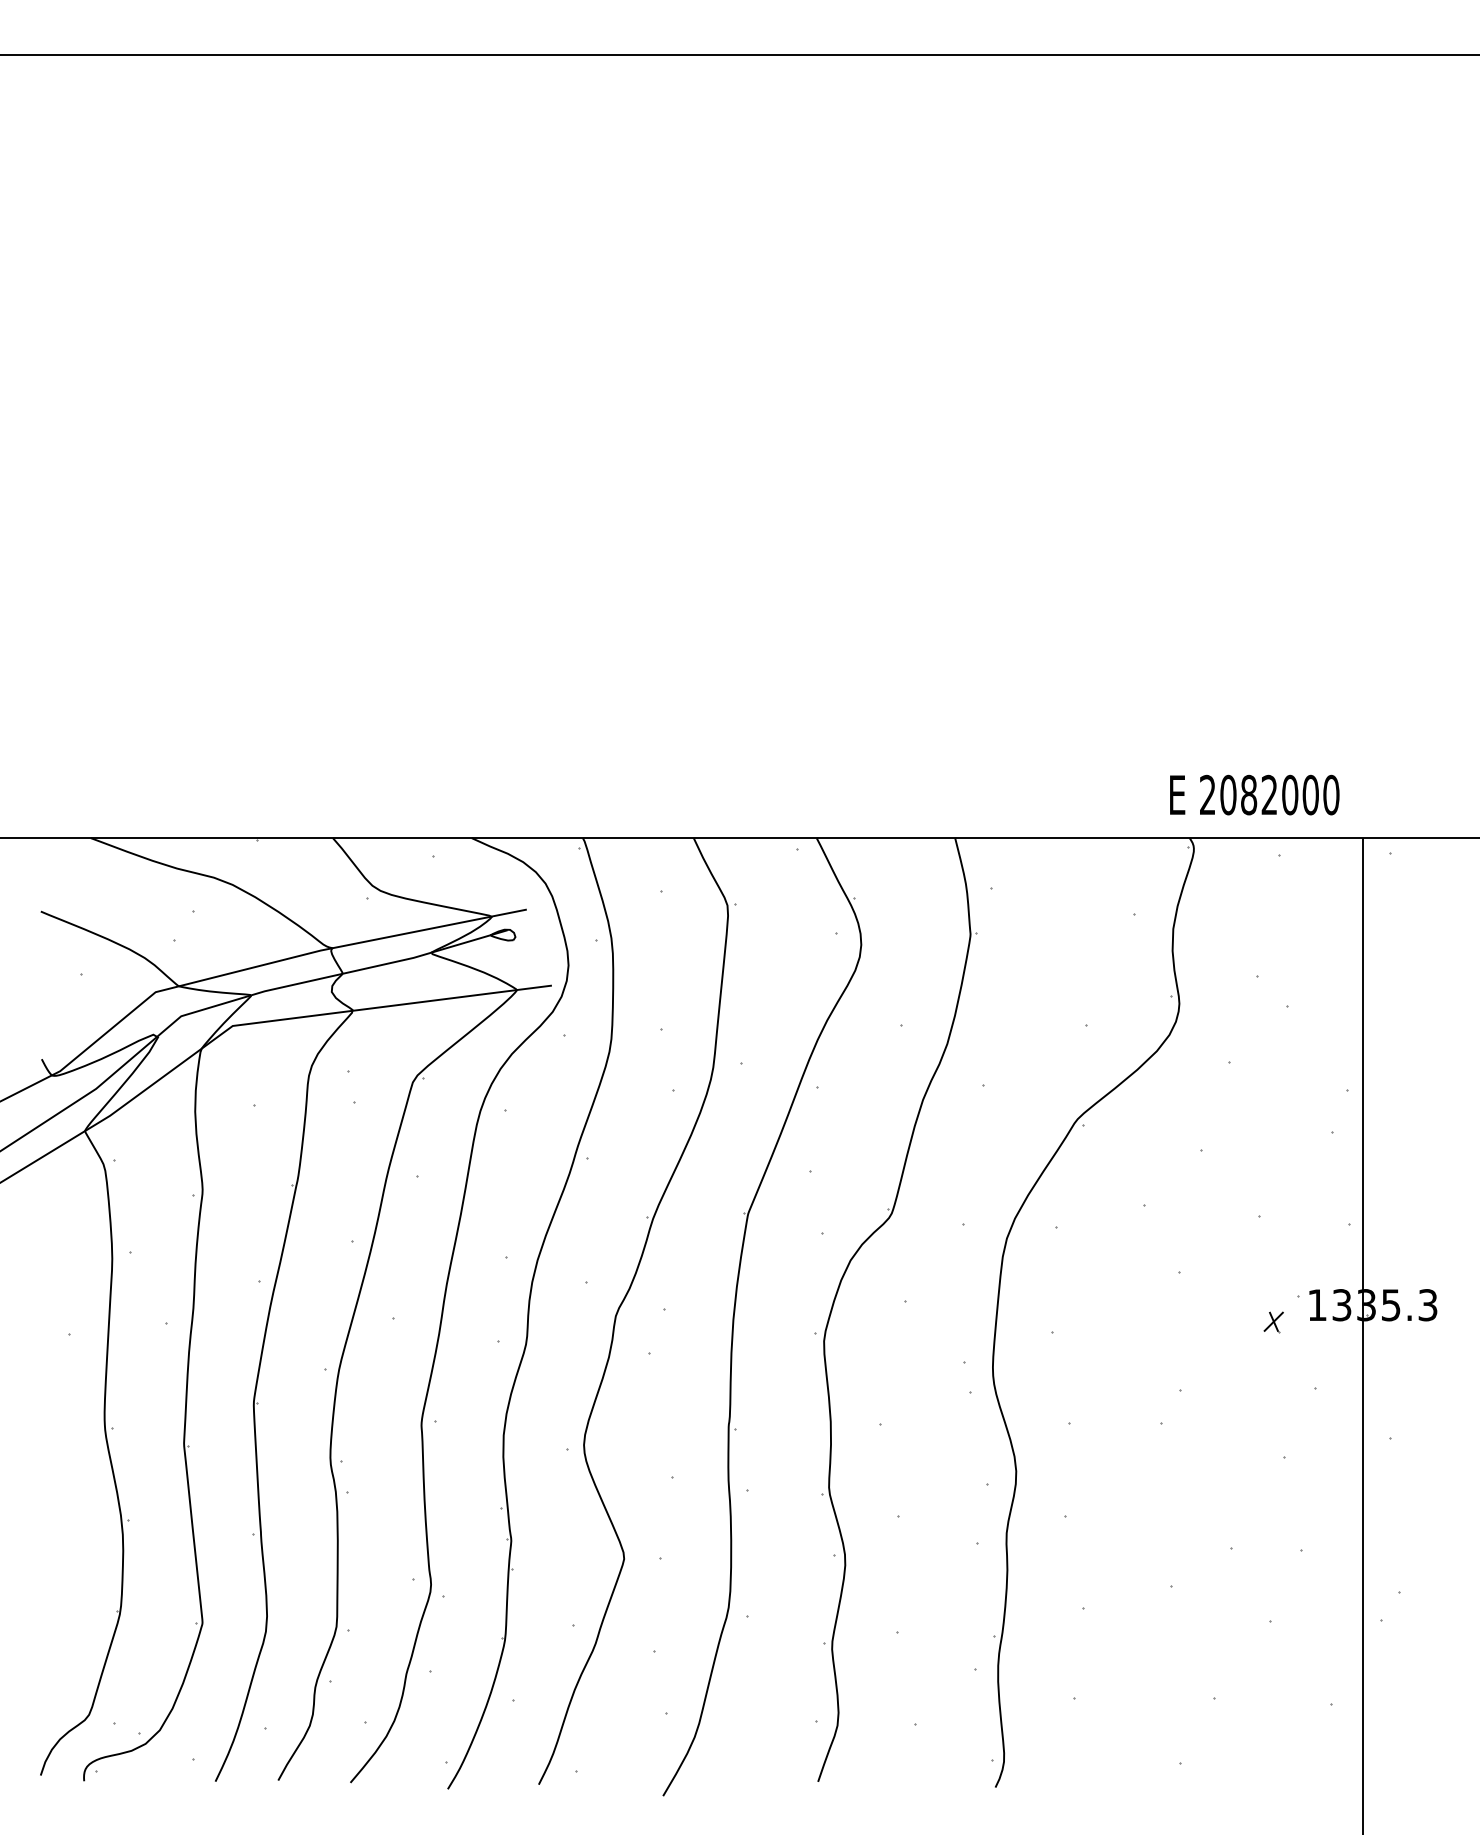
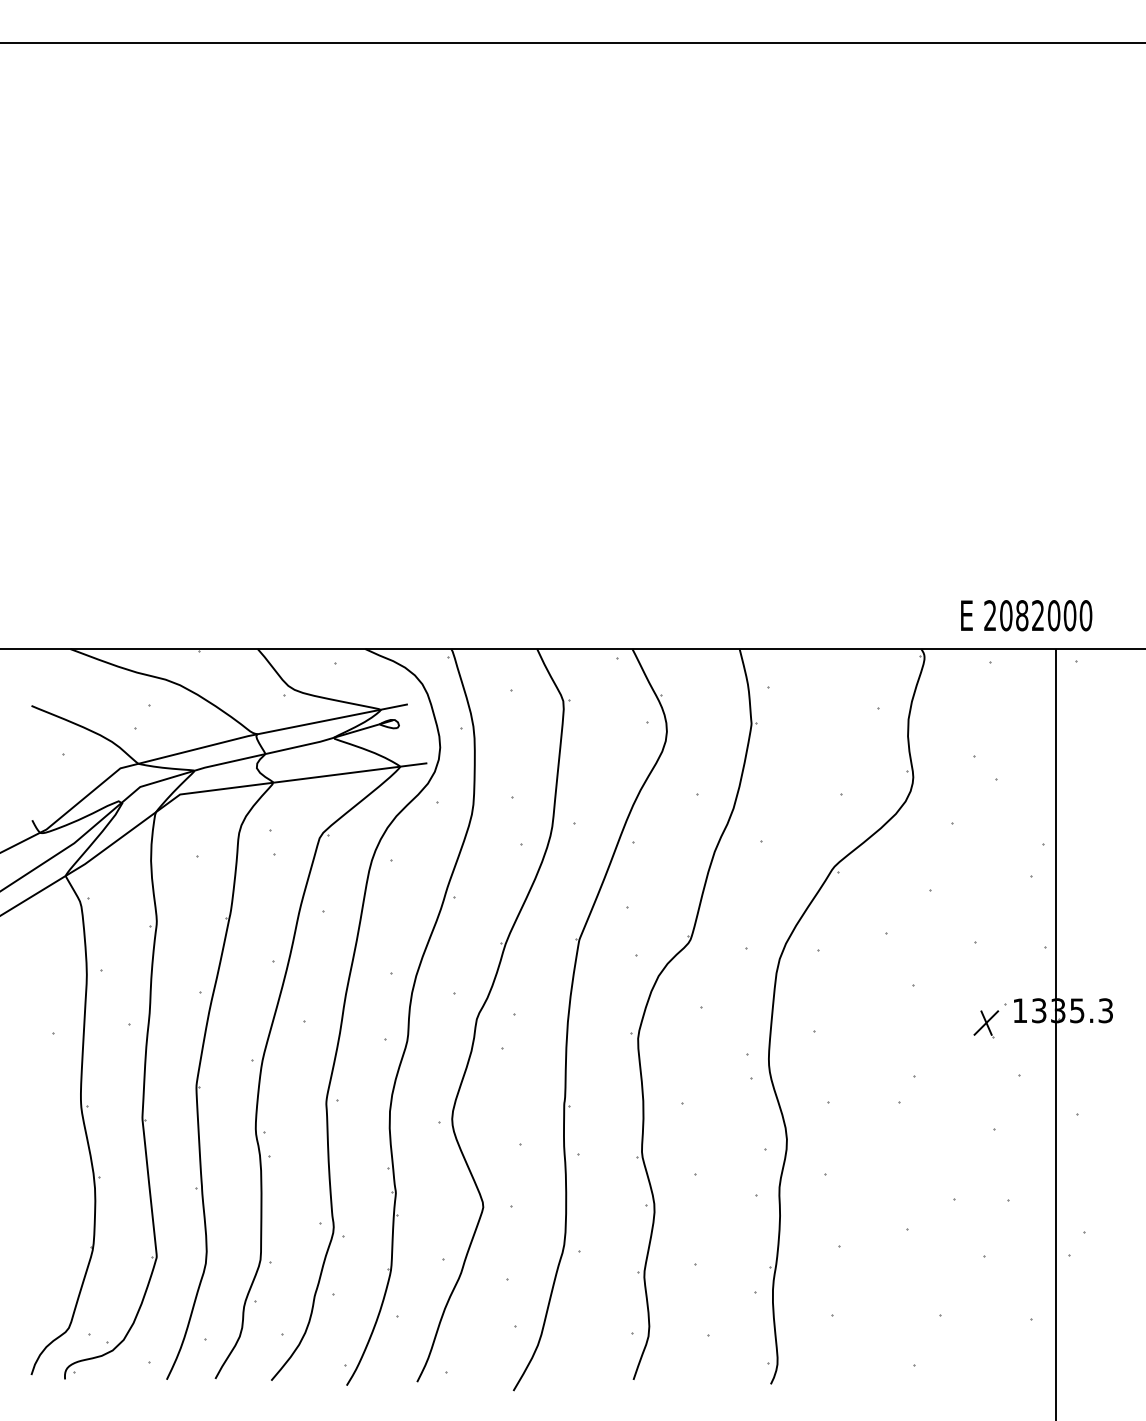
text: (1254, 794) -> (1026, 615), moved
part: (1273, 1322) -> (986, 1024), size x1.67

